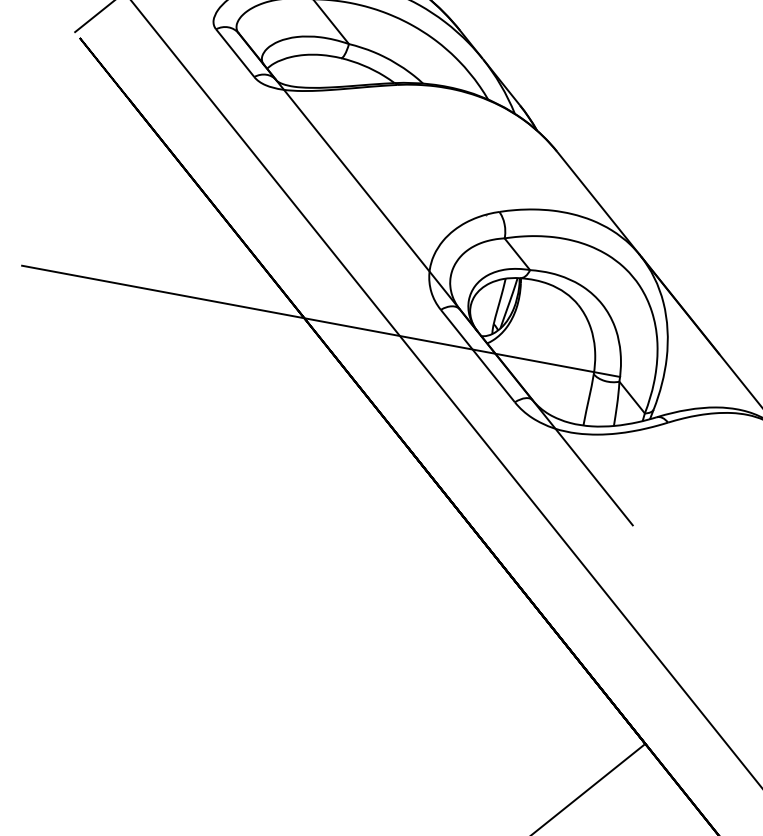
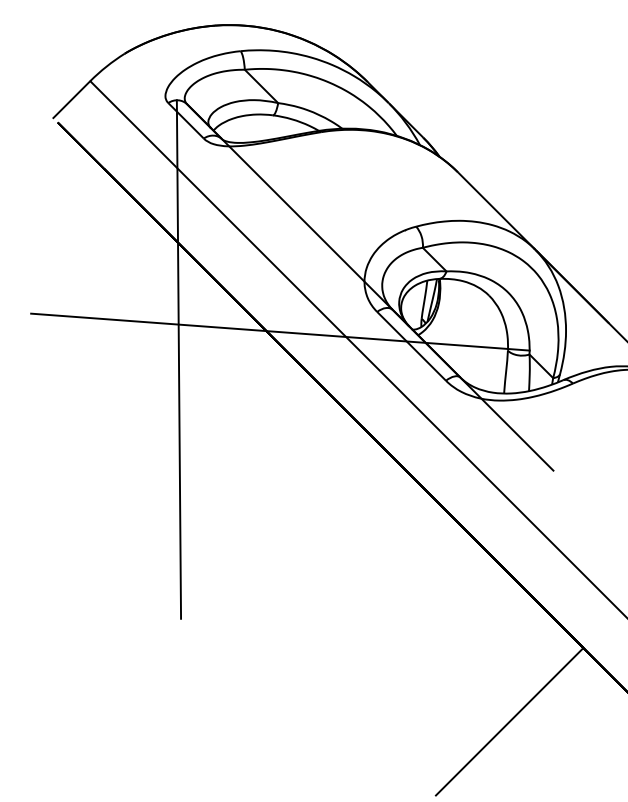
line: (194, 340) -> (178, 359), added

